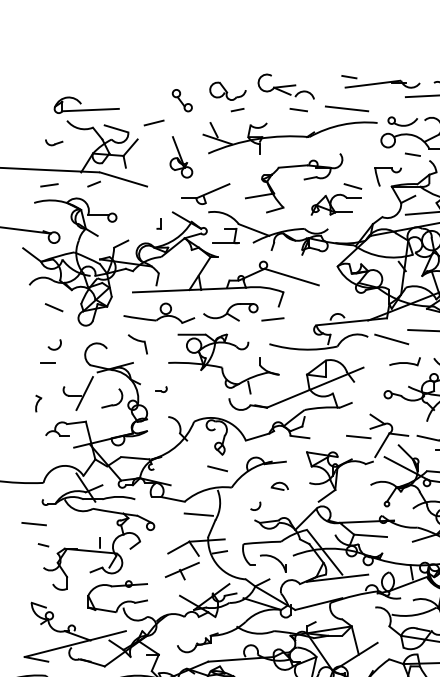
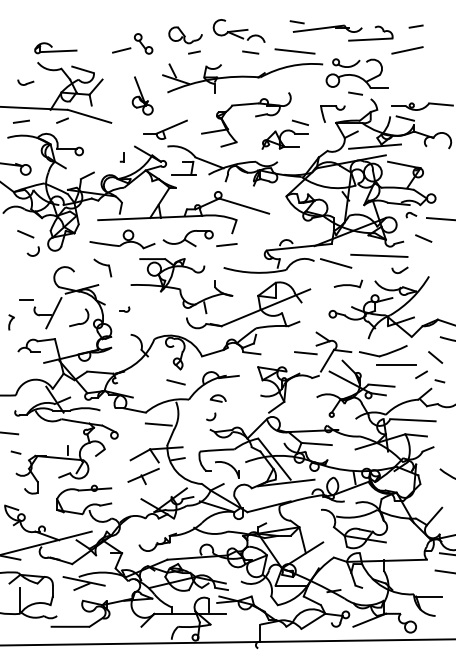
part: (86, 105) -> (55, 48), size x0.7
line: (153, 123) -> (121, 50), moved
arc: (52, 348) -> (31, 254), moved
line: (48, 362) -> (26, 299), moved
part: (280, 486) -> (218, 398), moved

